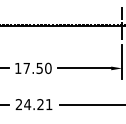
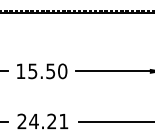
text: (26, 68) -> (32, 71), 17.50 -> 15.50

